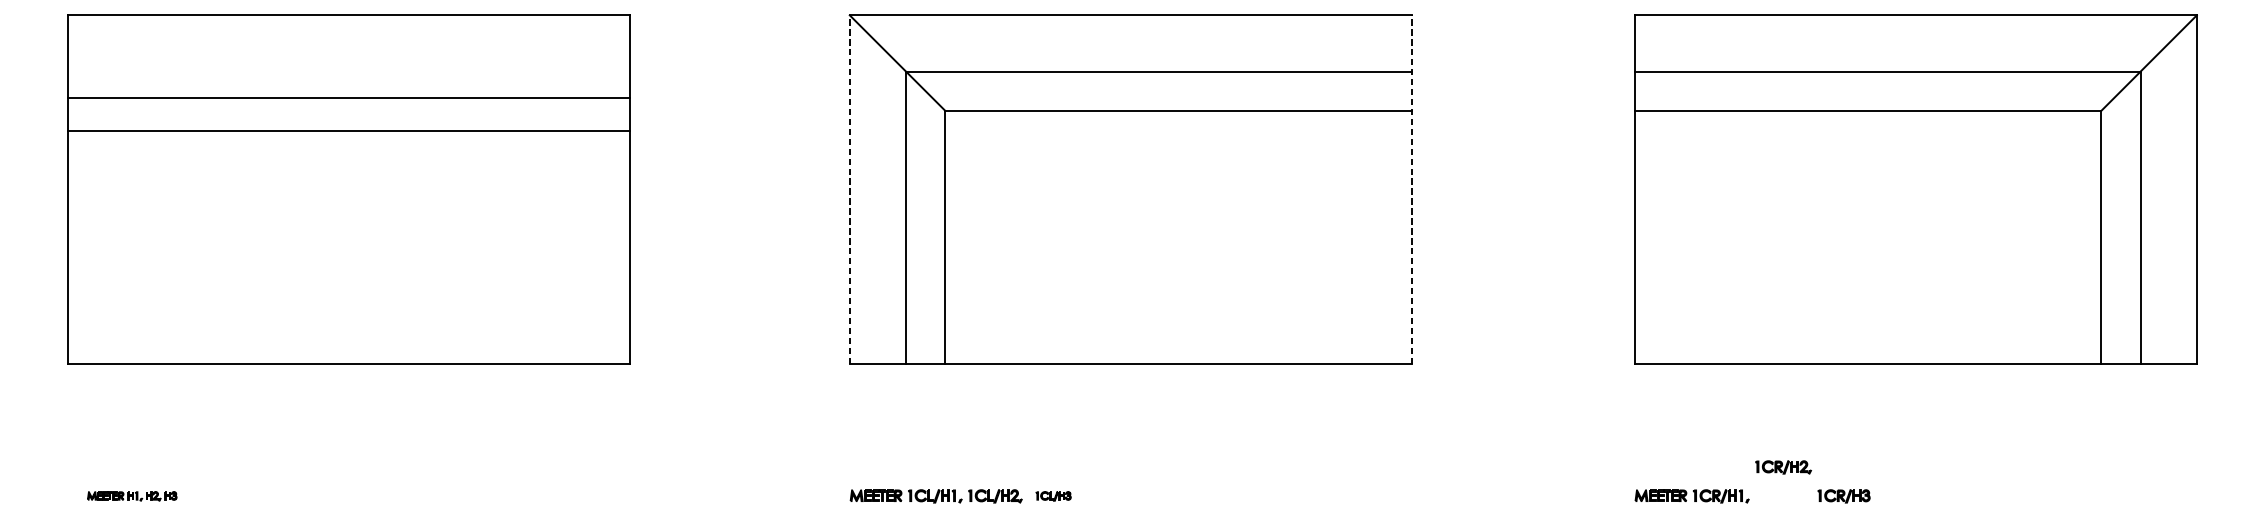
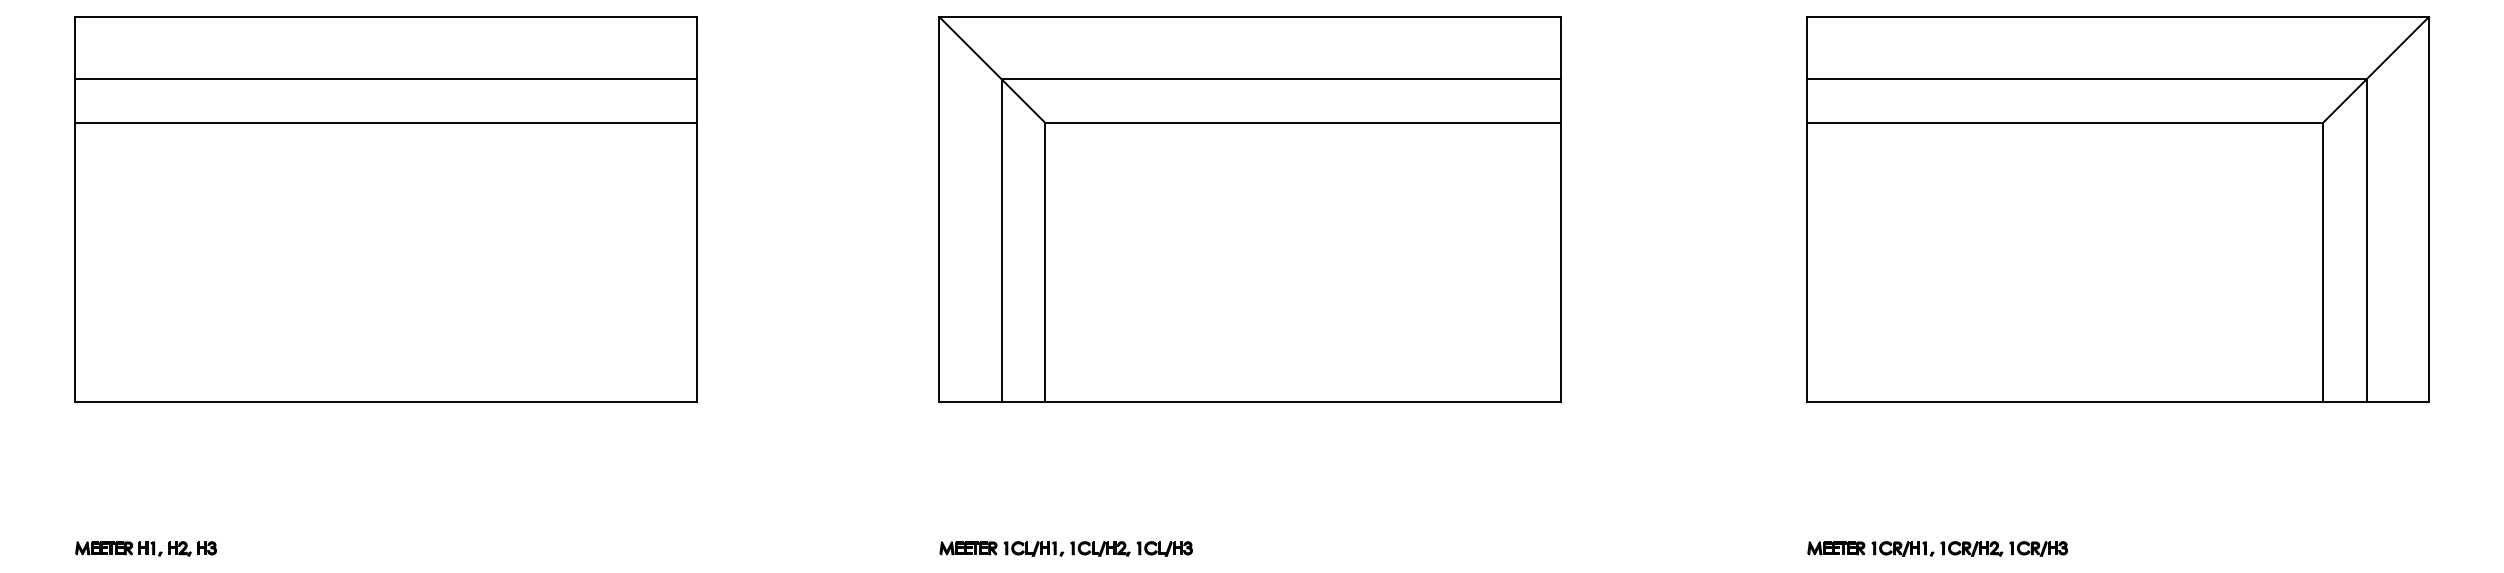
line: (348, 98) -> (385, 79), moved
line: (348, 130) -> (385, 122), moved
line: (849, 189) -> (939, 209), dashed -> solid
line: (1412, 189) -> (1561, 209), dashed -> solid
part: (1783, 467) -> (1971, 548), moved
part: (131, 495) -> (145, 548), size x1.43
part: (1053, 495) -> (1164, 548), size x1.43

